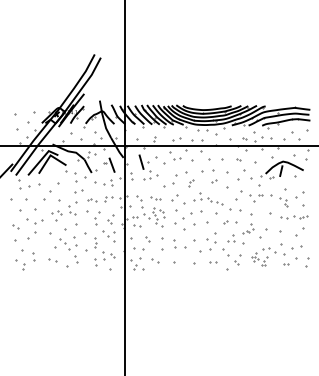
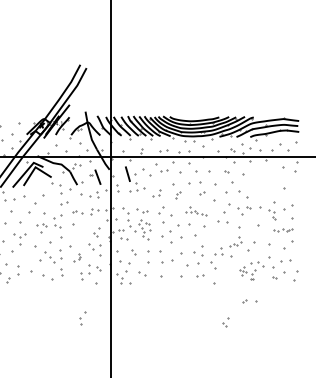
part: (281, 167) -> (269, 179), removed
part: (170, 180) -> (157, 192), size x0.6
part: (208, 198) -> (195, 211), size x0.7
part: (294, 217) -> (283, 230), size x0.7
part: (97, 218) -> (83, 318), moved
part: (230, 222) -> (249, 301), moved
part: (34, 225) -> (19, 238), size x0.7
part: (174, 243) -> (161, 256), size x1.6
part: (91, 244) -> (77, 257), size x0.6
part: (237, 259) -> (225, 321), moved
part: (52, 260) -> (37, 273), size x1.6

